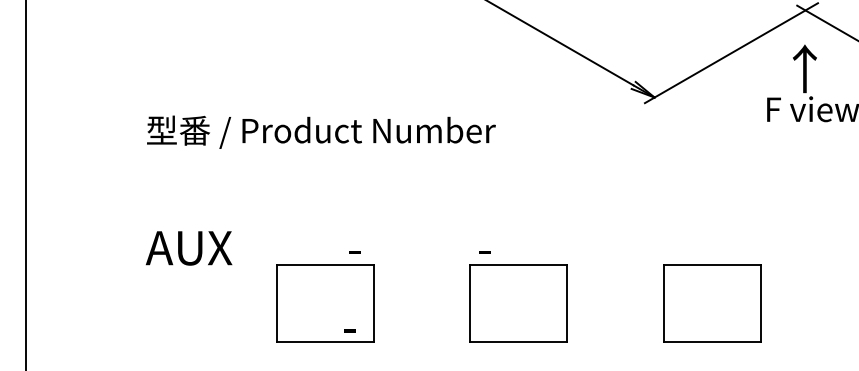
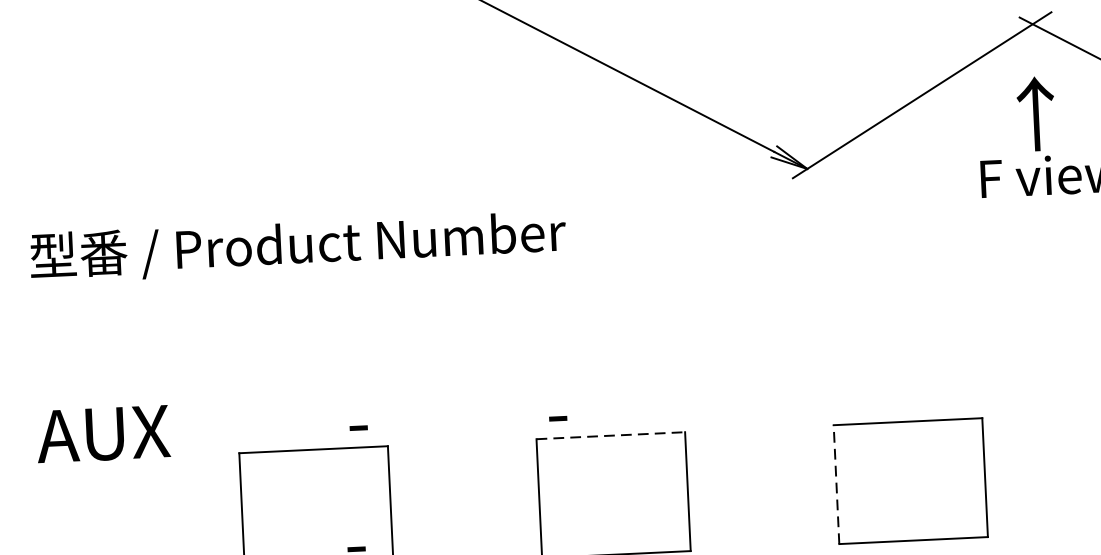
line: (519, 264) -> (611, 435), solid -> dashed
line: (663, 303) -> (835, 484), solid -> dashed

